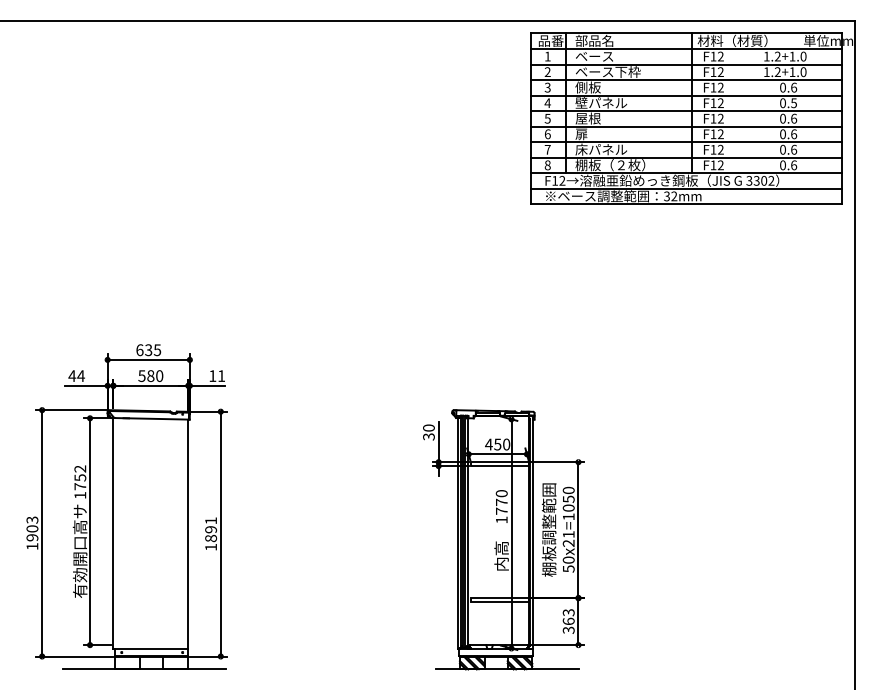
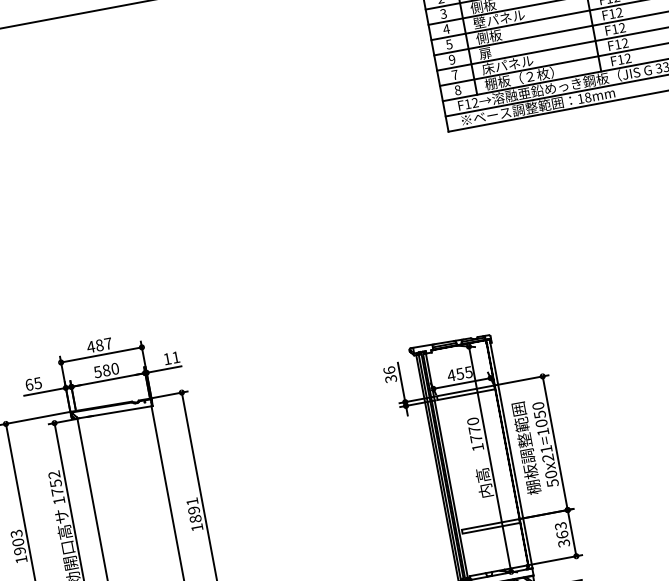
text: (587, 118) -> (488, 36), 屋根 -> 側板
text: (547, 134) -> (451, 60), 6 -> 9
text: (670, 196) -> (584, 98), 32mm -> 18mm
text: (148, 350) -> (99, 345), 635 -> 487
text: (76, 376) -> (33, 384), 44 -> 65
text: (428, 427) -> (388, 369), 30 -> 36
text: (506, 444) -> (468, 372), 450 -> 455

